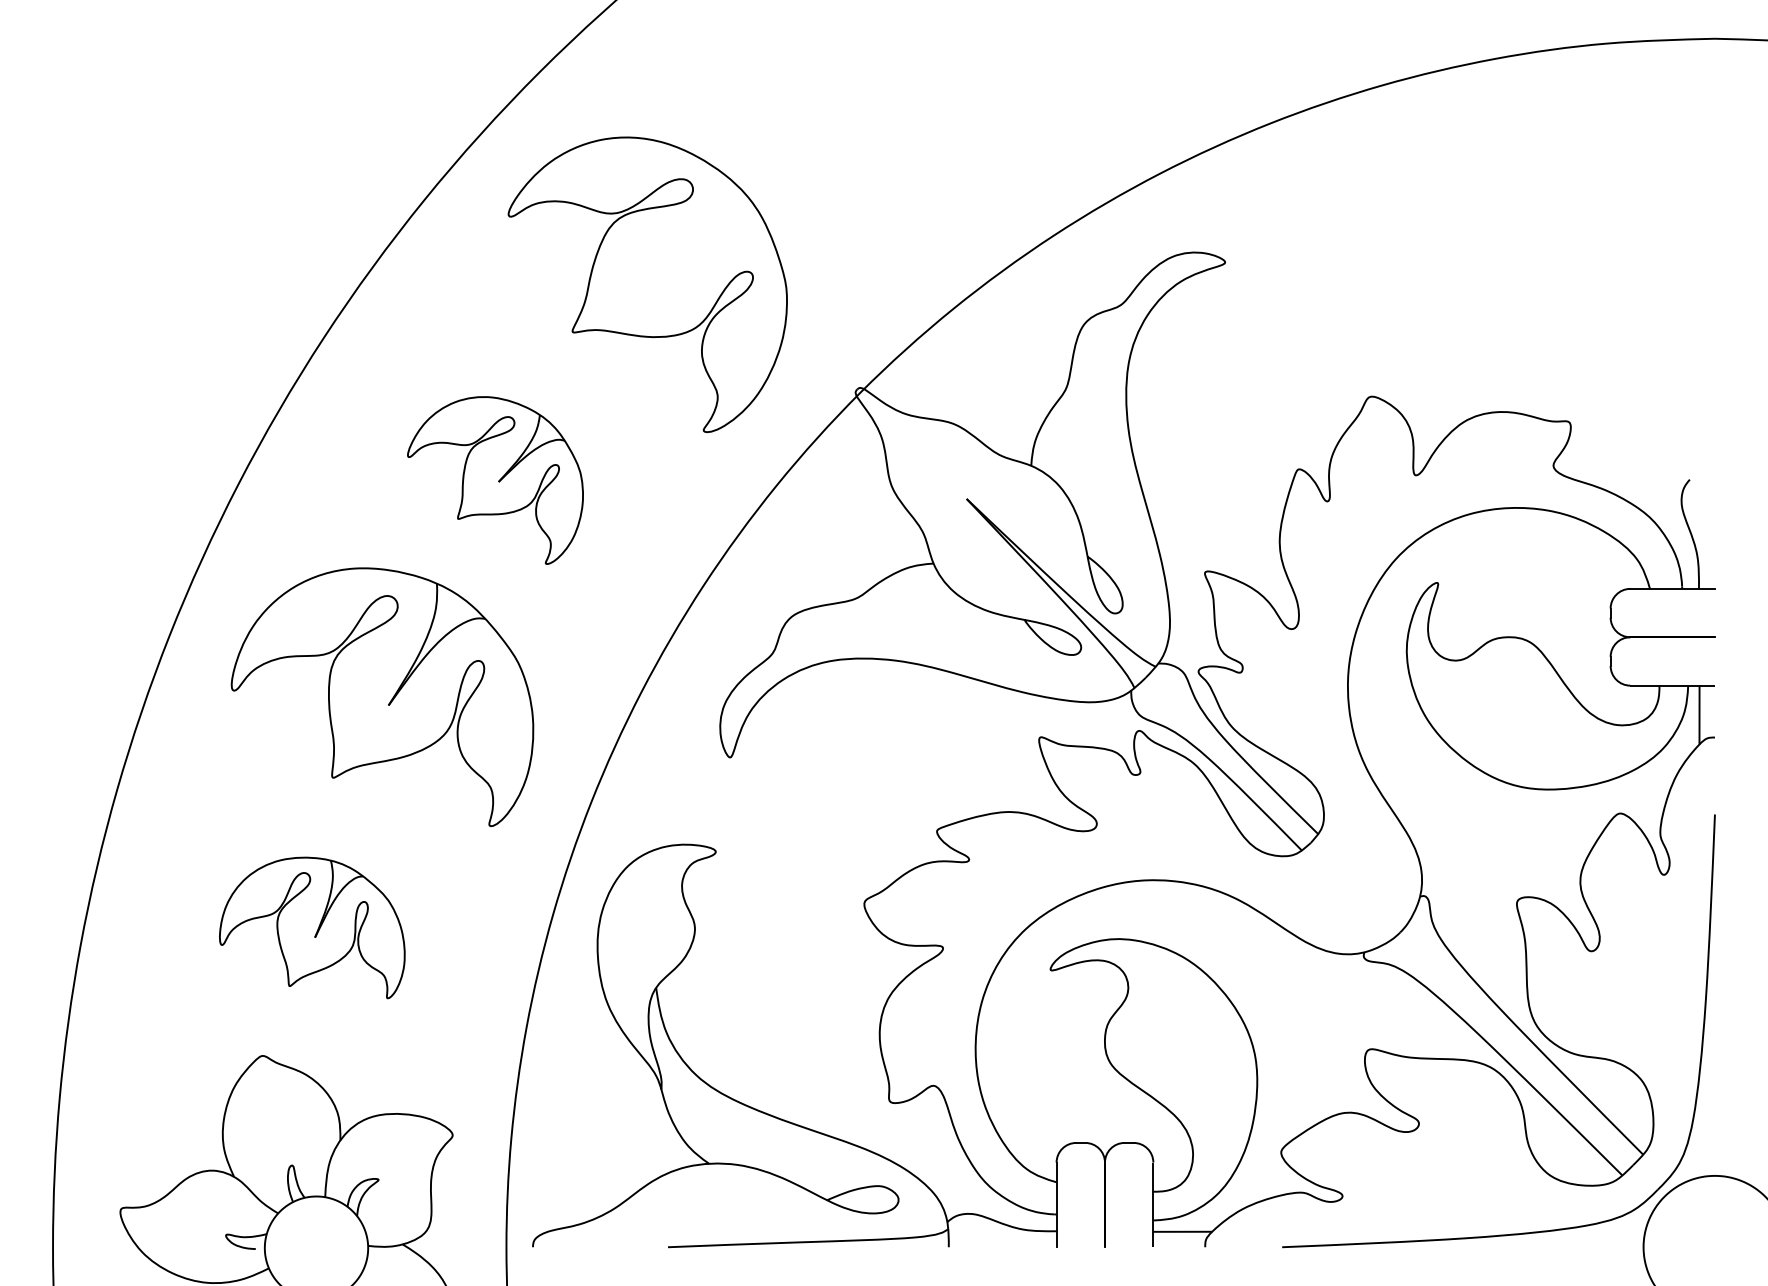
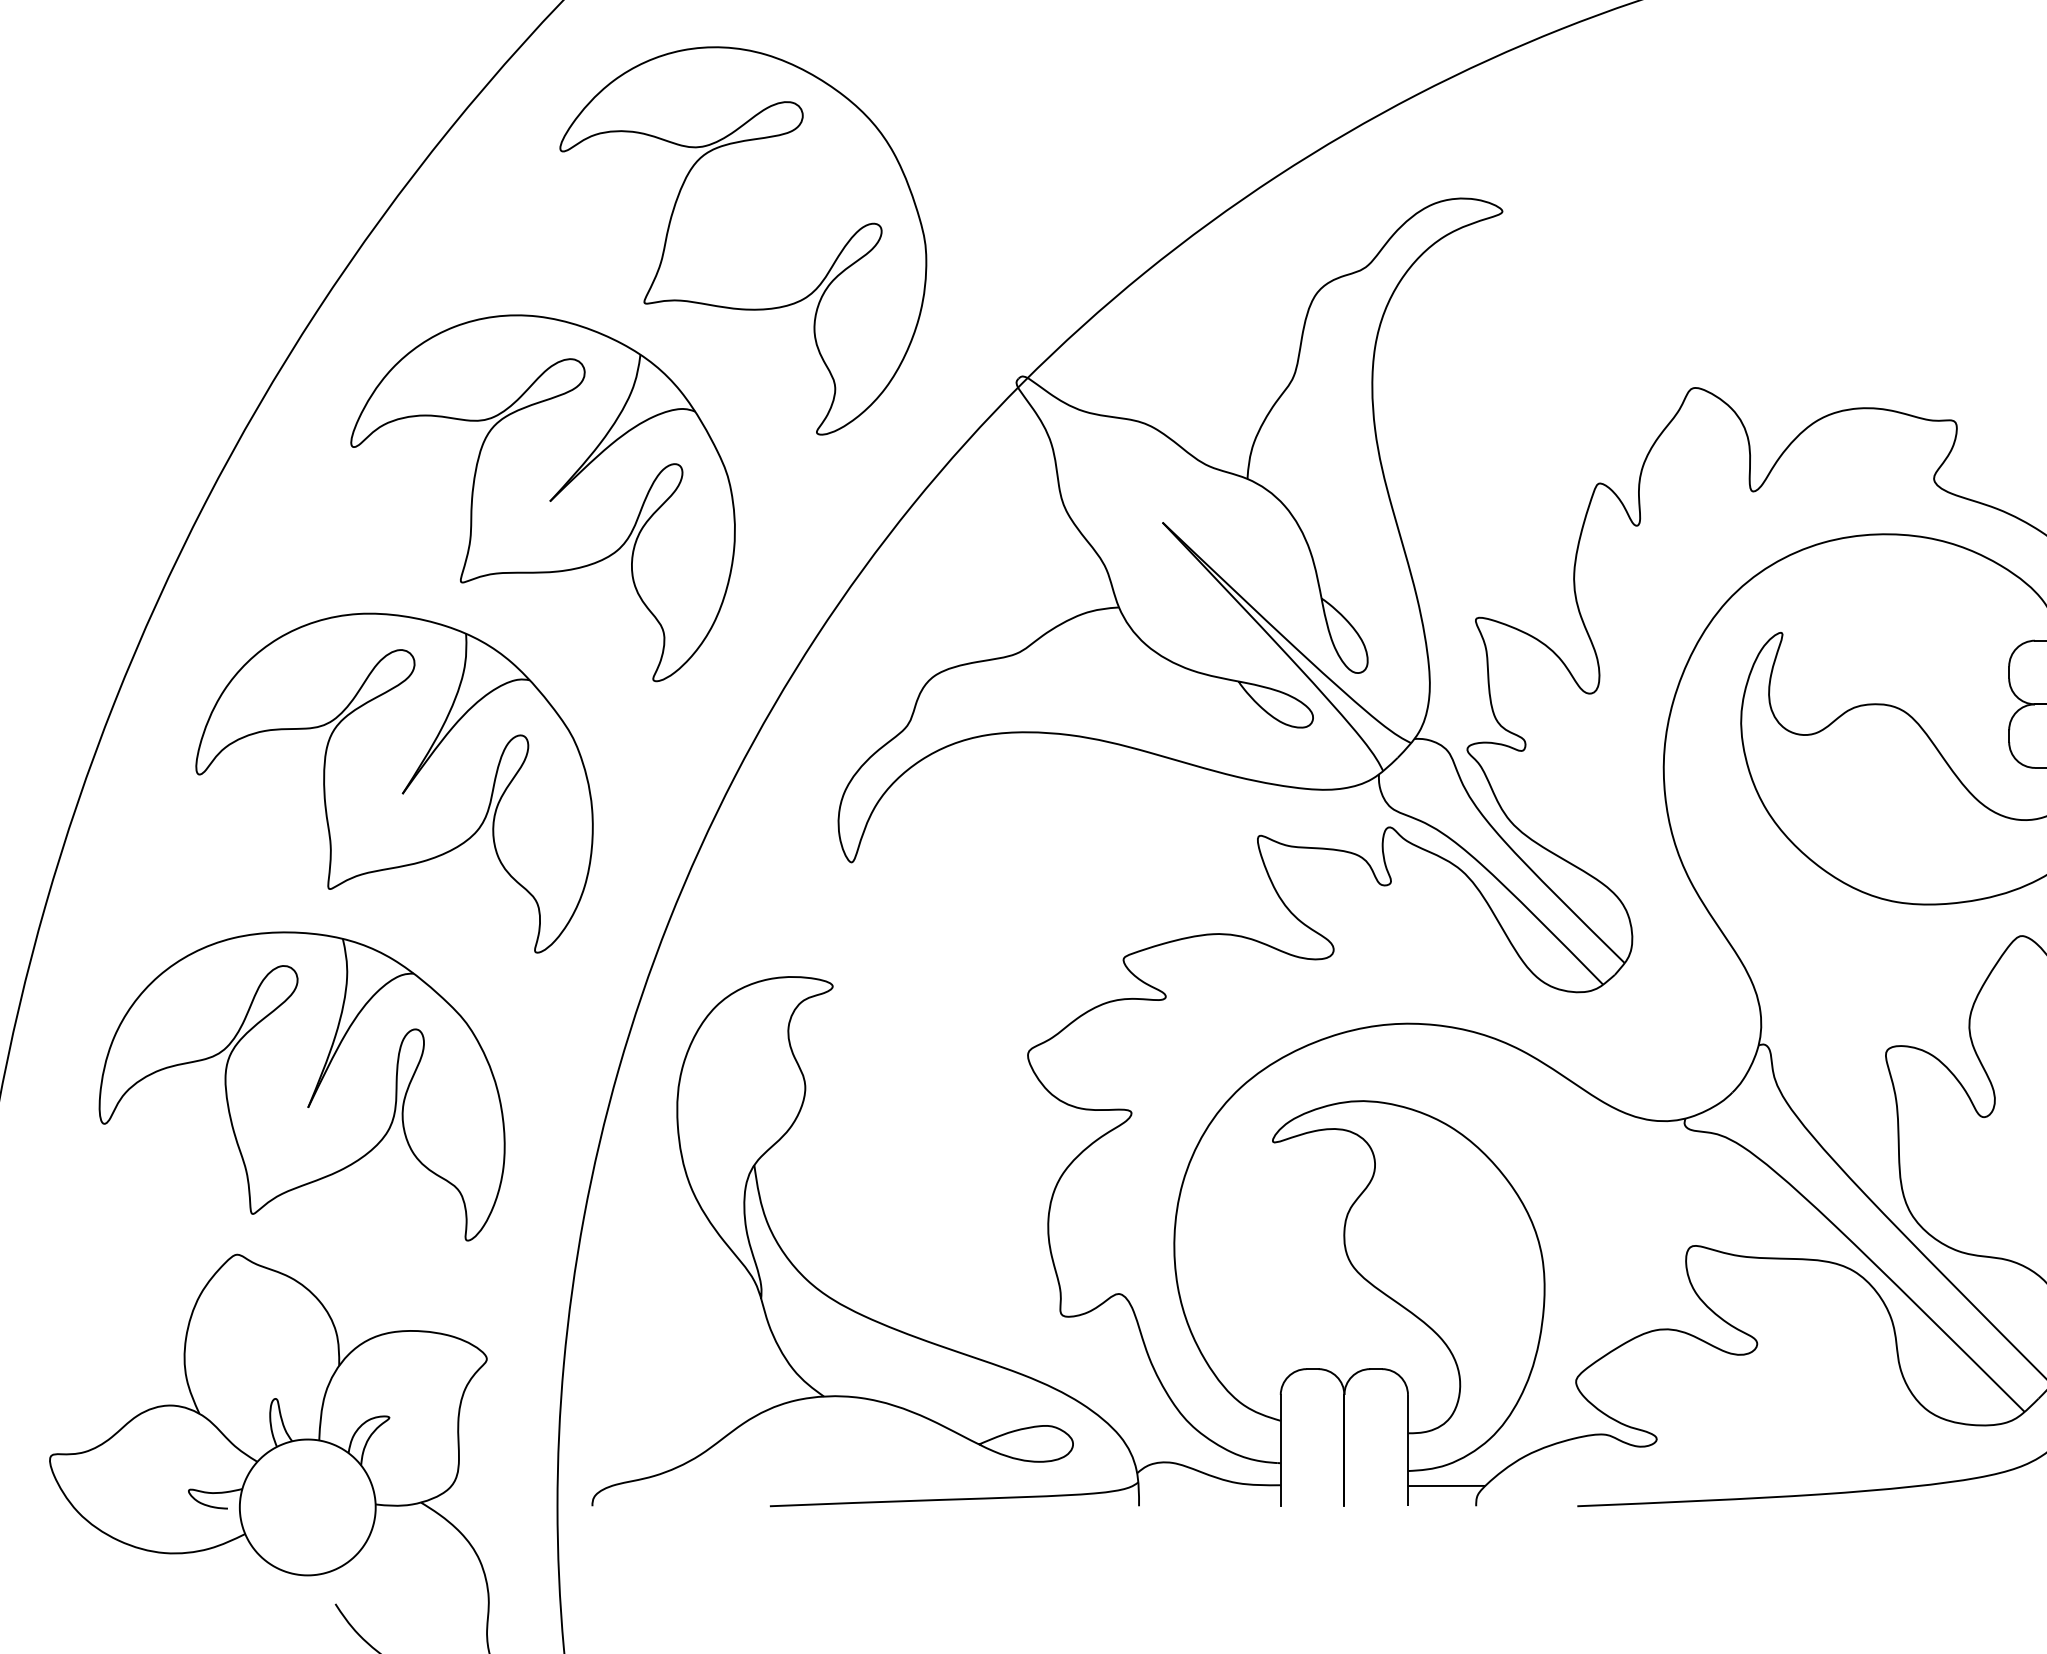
part: (495, 480) -> (543, 498), size x1.67
part: (312, 927) -> (302, 1085), size x1.67

